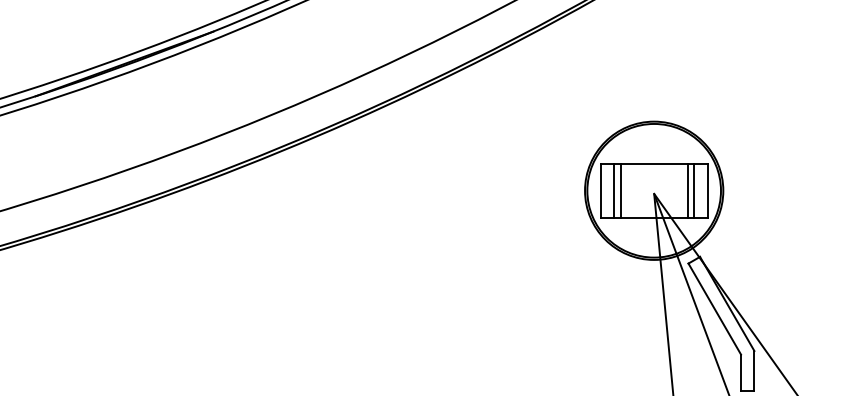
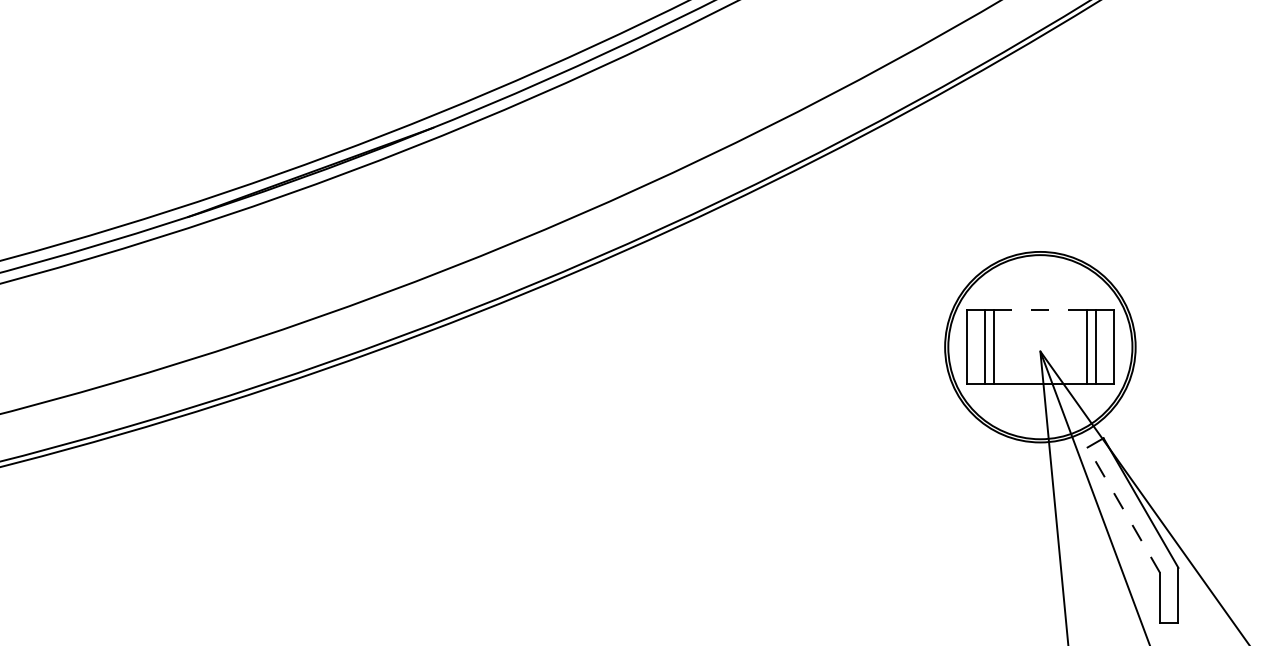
line: (654, 164) -> (1040, 310), solid -> dashed
line: (714, 308) -> (1123, 509), solid -> dashed

